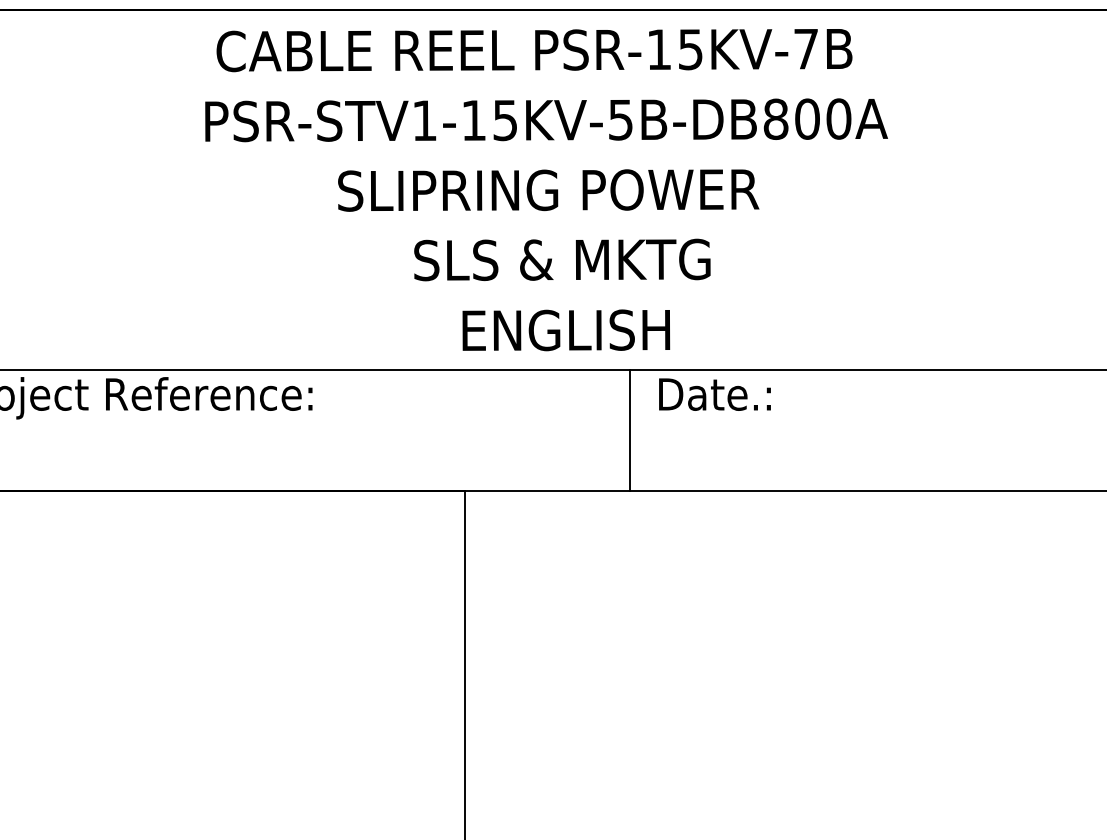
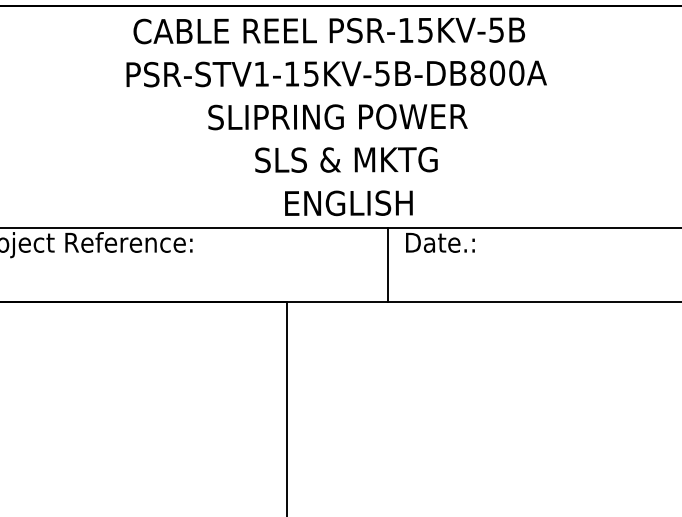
text: (806, 48) -> (496, 29), PSR-15KV-7B -> PSR-15KV-5B

